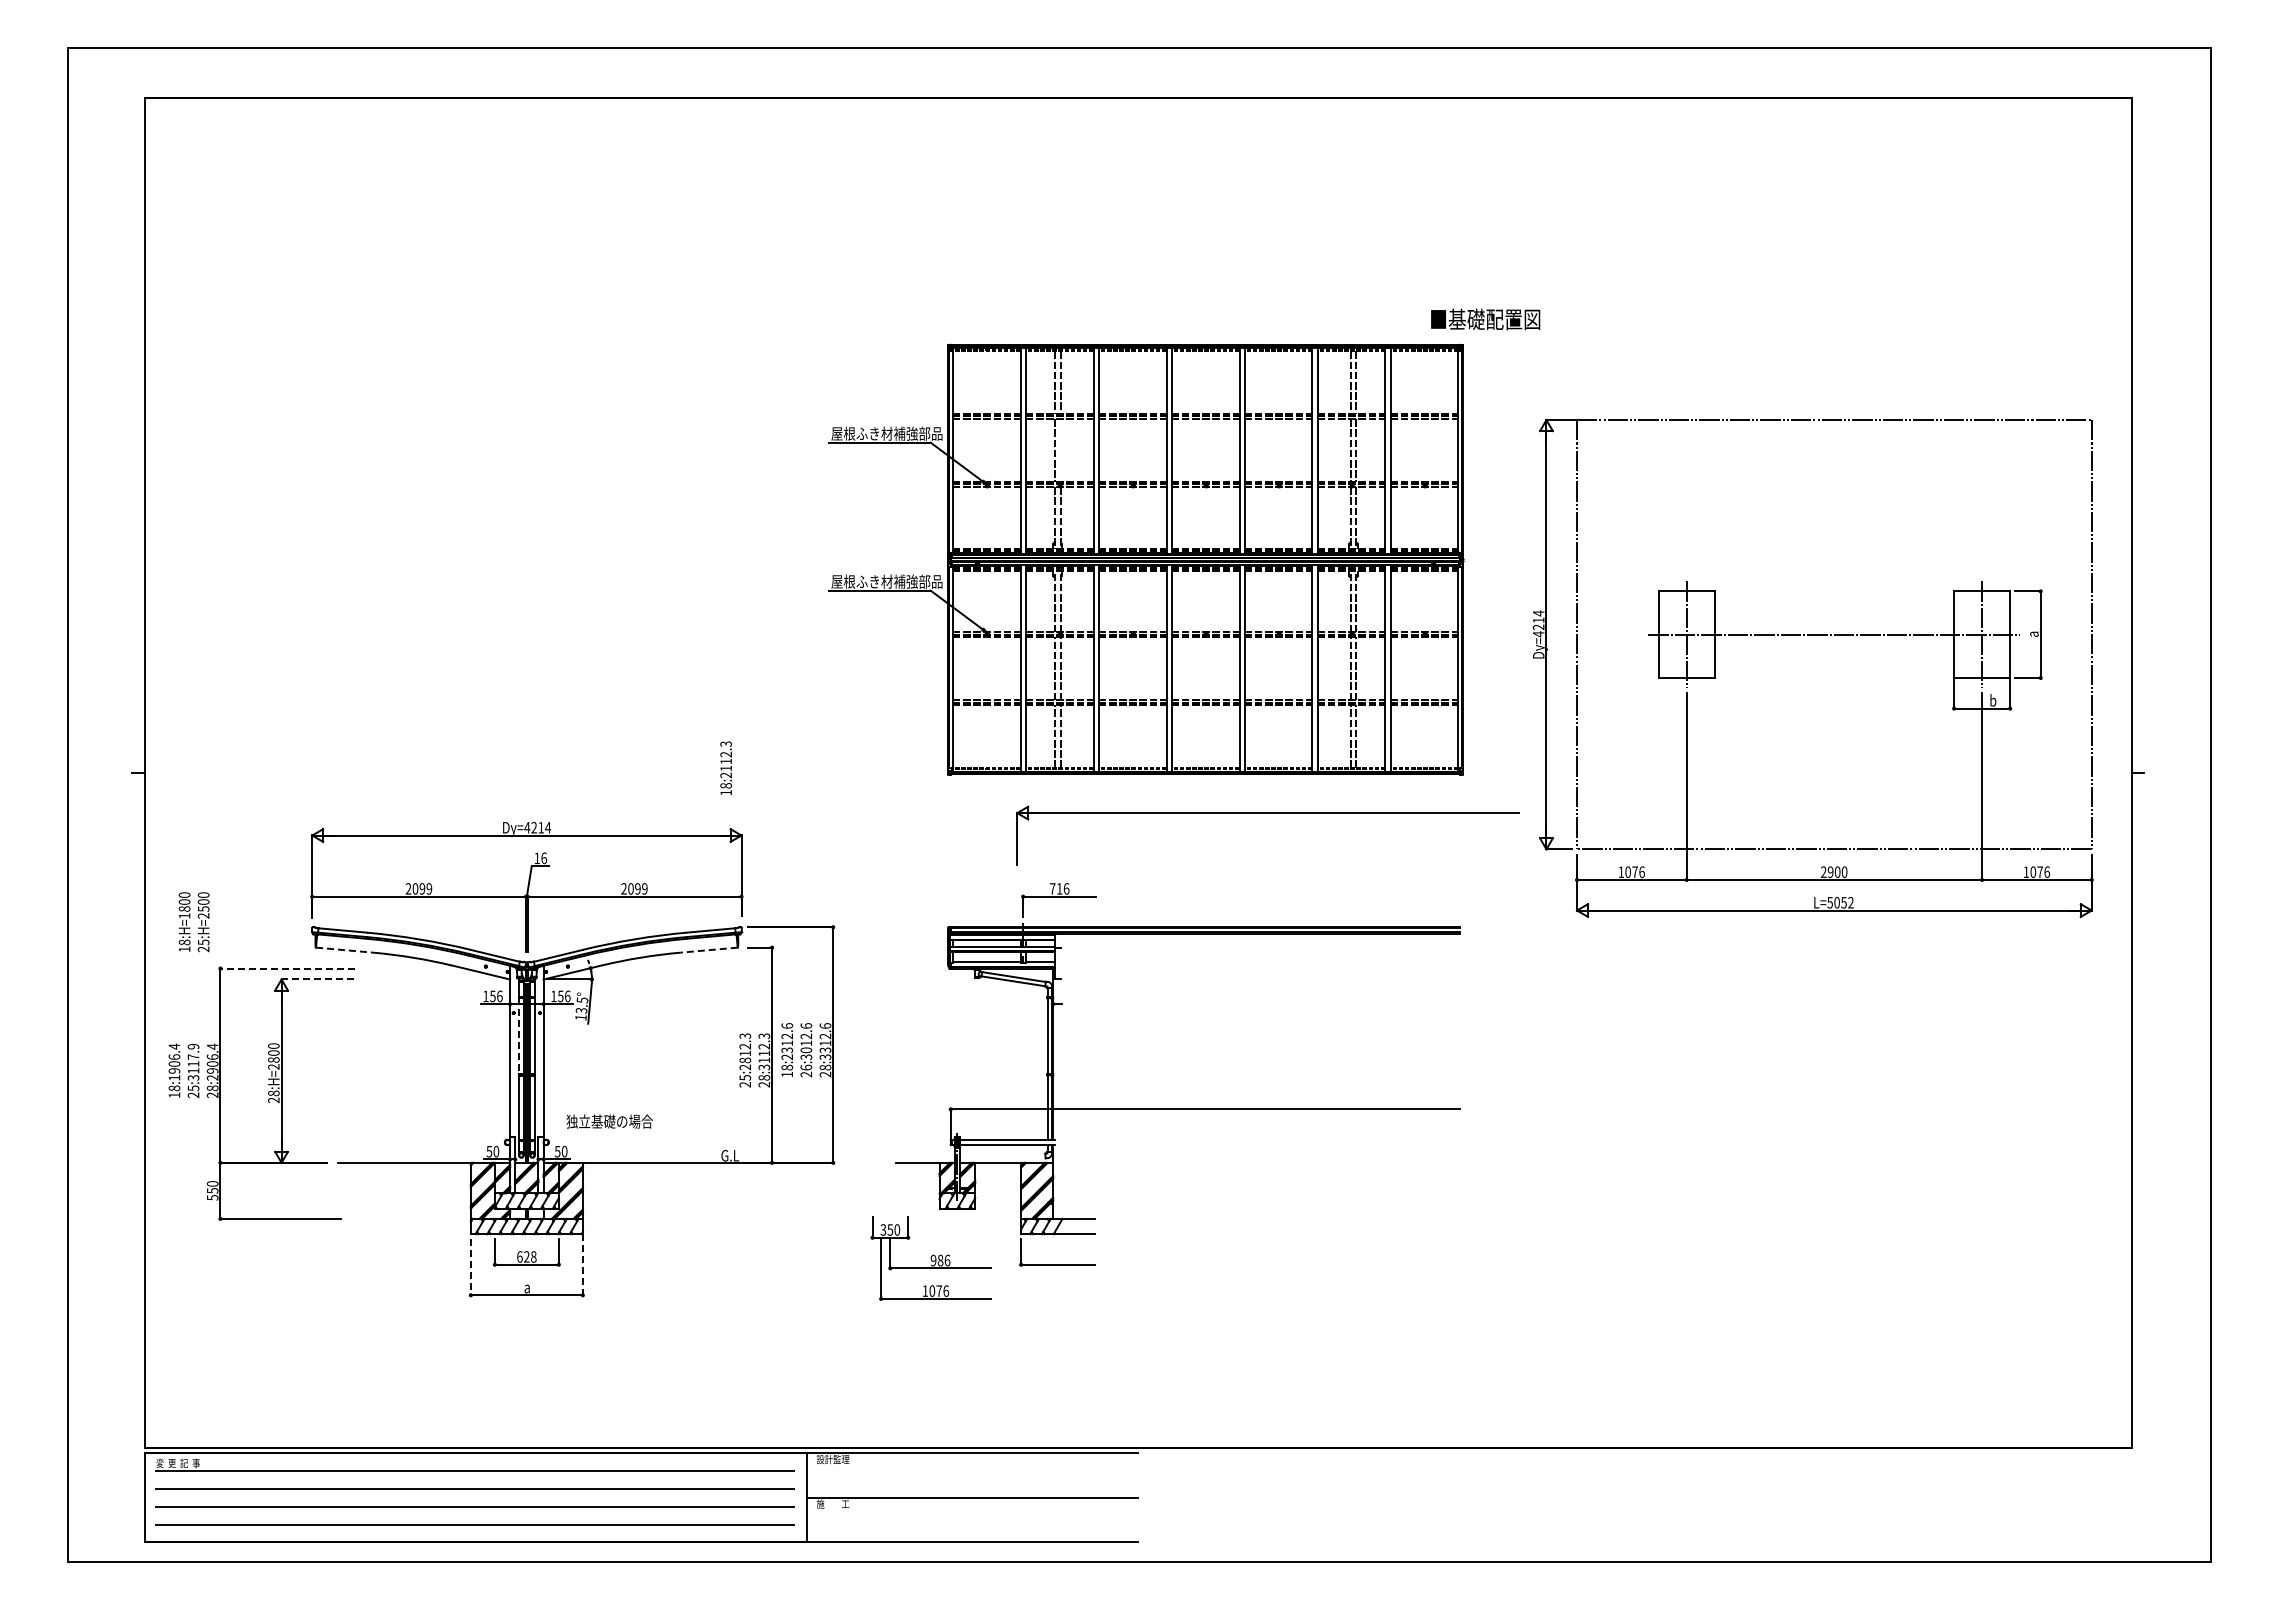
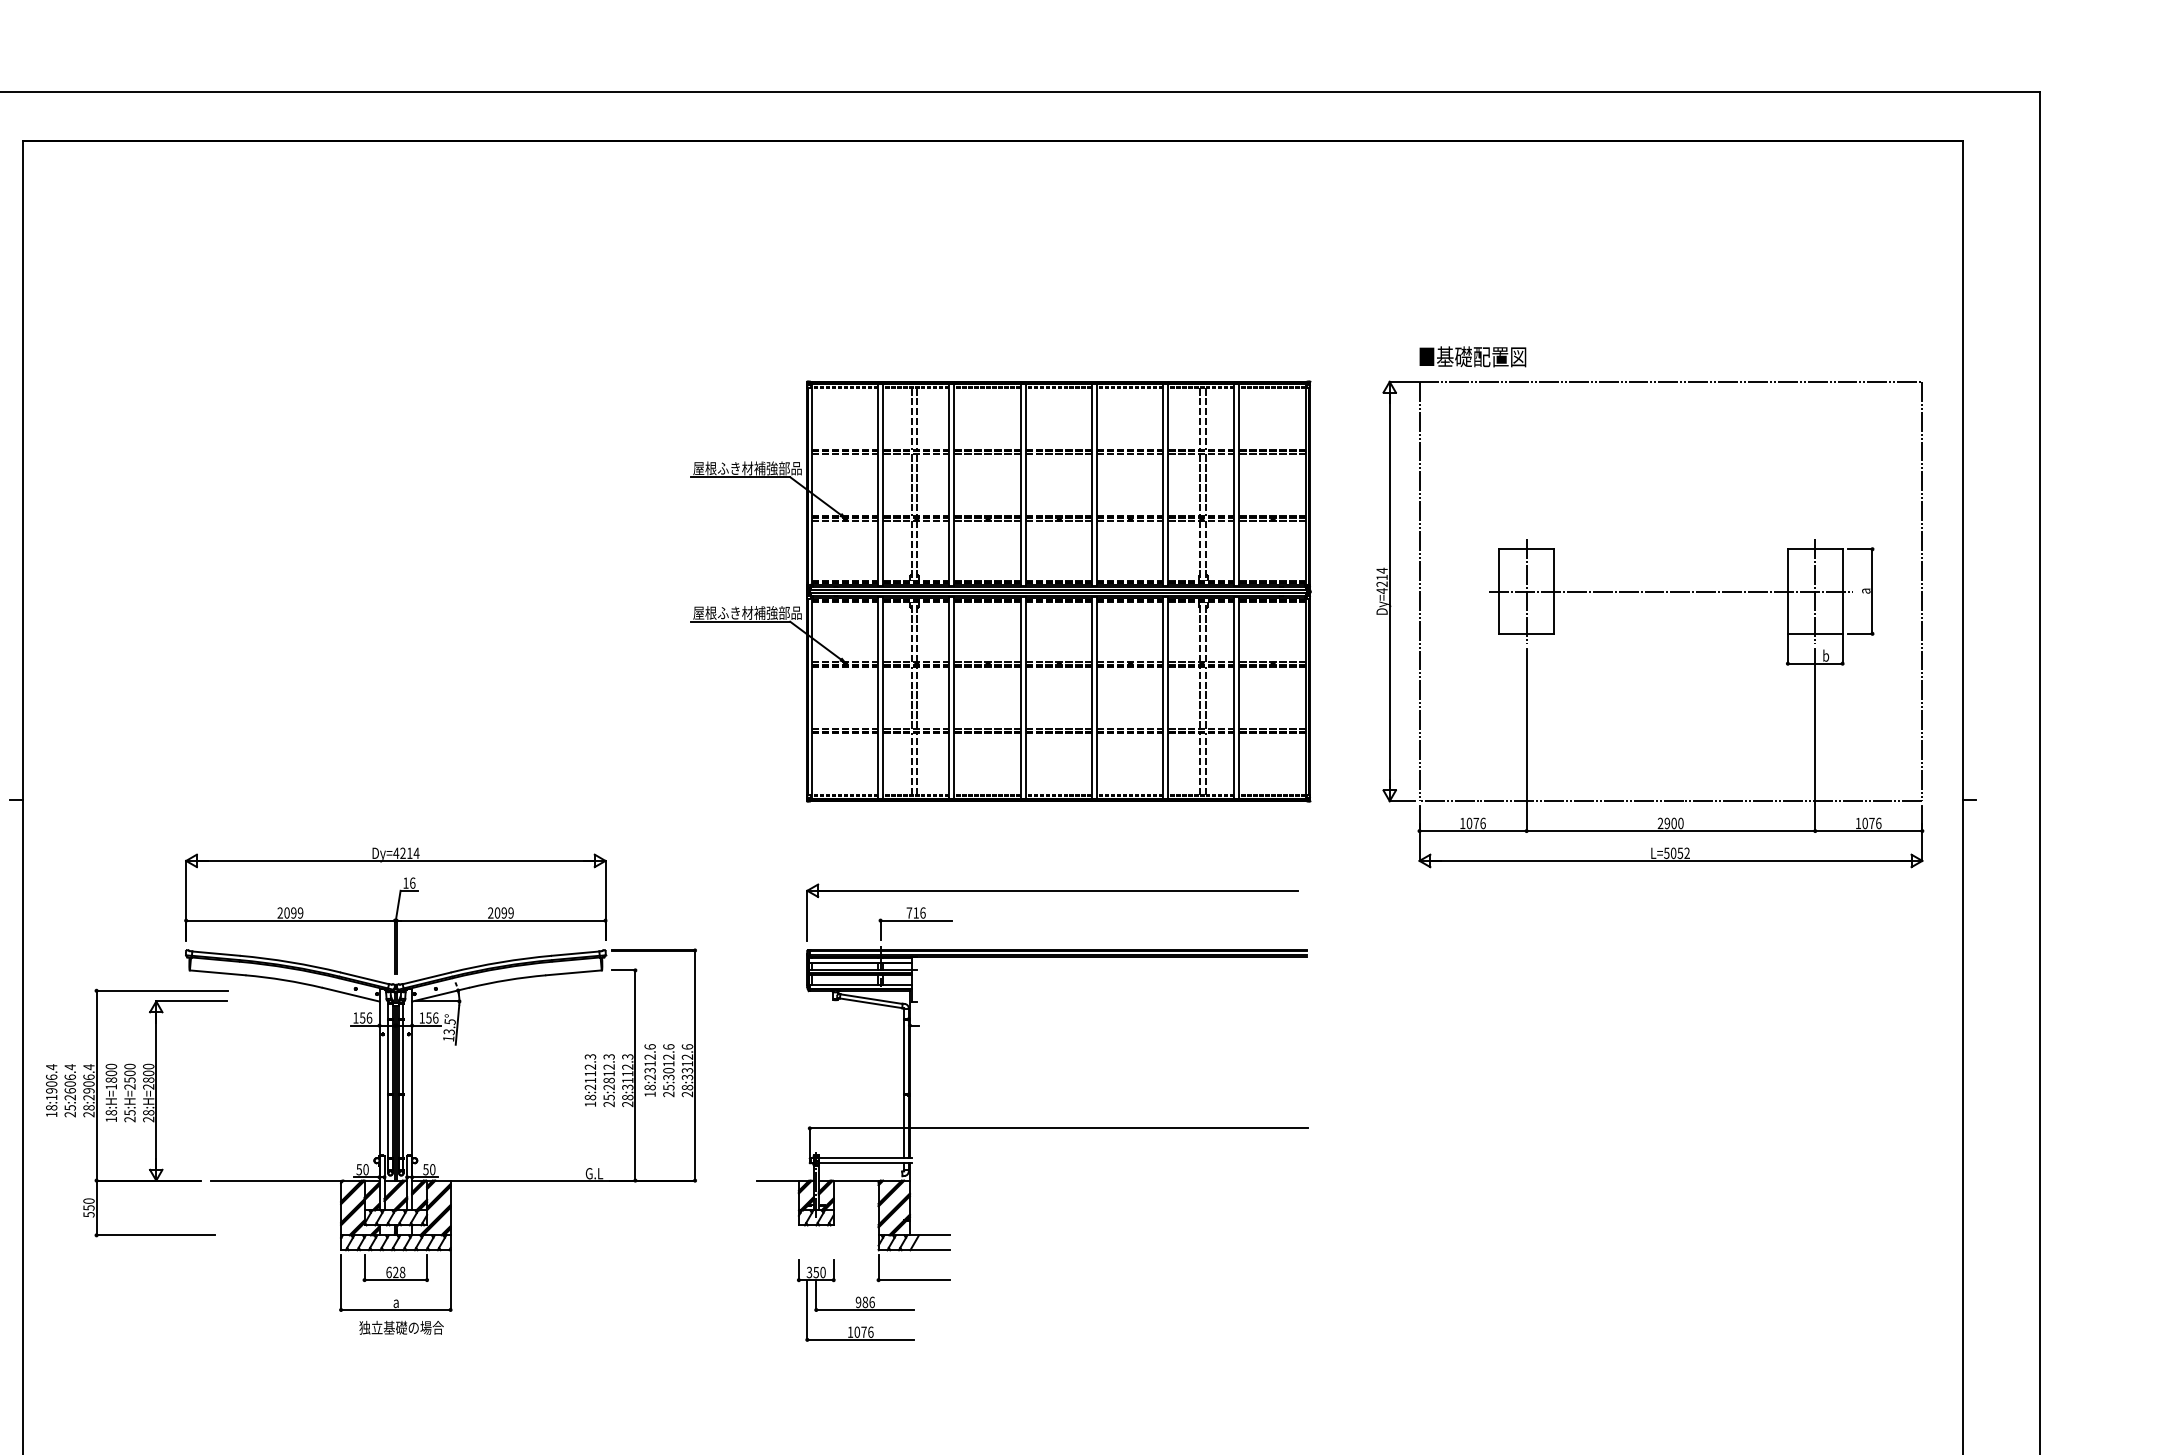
text: (1485, 319) -> (1472, 356), moved
line: (1060, 450) -> (917, 484), added
part: (1812, 635) -> (1649, 592), moved
text: (725, 768) -> (589, 1080), moved
part: (1267, 813) -> (1051, 891), moved
text: (193, 922) -> (120, 1093), moved
line: (344, 950) -> (217, 973), dashed -> solid
line: (709, 950) -> (574, 973), dashed -> solid
line: (287, 968) -> (162, 990), dashed -> solid
line: (317, 979) -> (191, 1001), dashed -> solid
line: (519, 1036) -> (388, 1057), dashed -> solid
text: (193, 1061) -> (70, 1081), 25:3117.9 -> 25:2606.4
text: (806, 1067) -> (668, 1087), 26:3012.6 -> 25:3012.6
text: (609, 1121) -> (401, 1327), moved
part: (930, 1258) -> (855, 1300), moved
line: (582, 1264) -> (450, 1279), dashed -> solid
line: (470, 1267) -> (340, 1282), dashed -> solid

